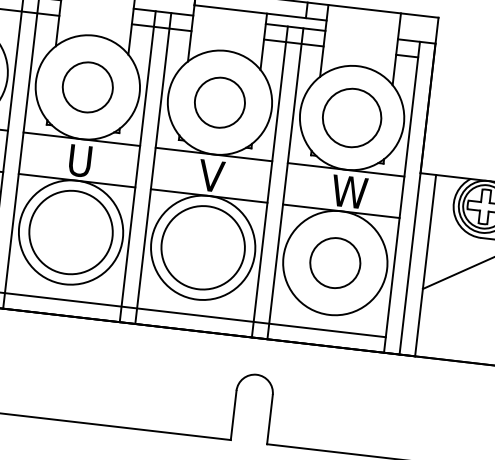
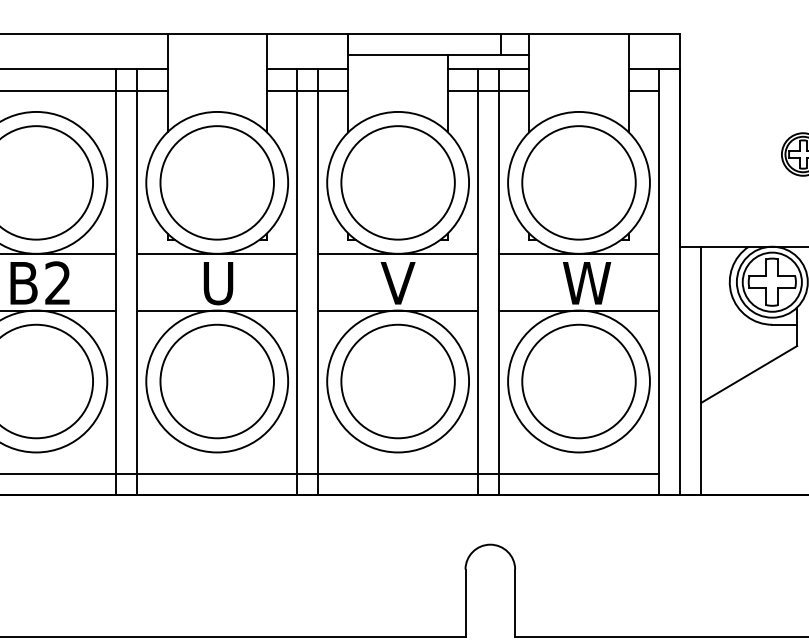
circle: (87, 87) -> (216, 182), size x1.67
circle: (219, 102) -> (397, 182), size x1.67
circle: (351, 117) -> (578, 182), size x1.43
circle: (334, 263) -> (578, 381), size x1.67

